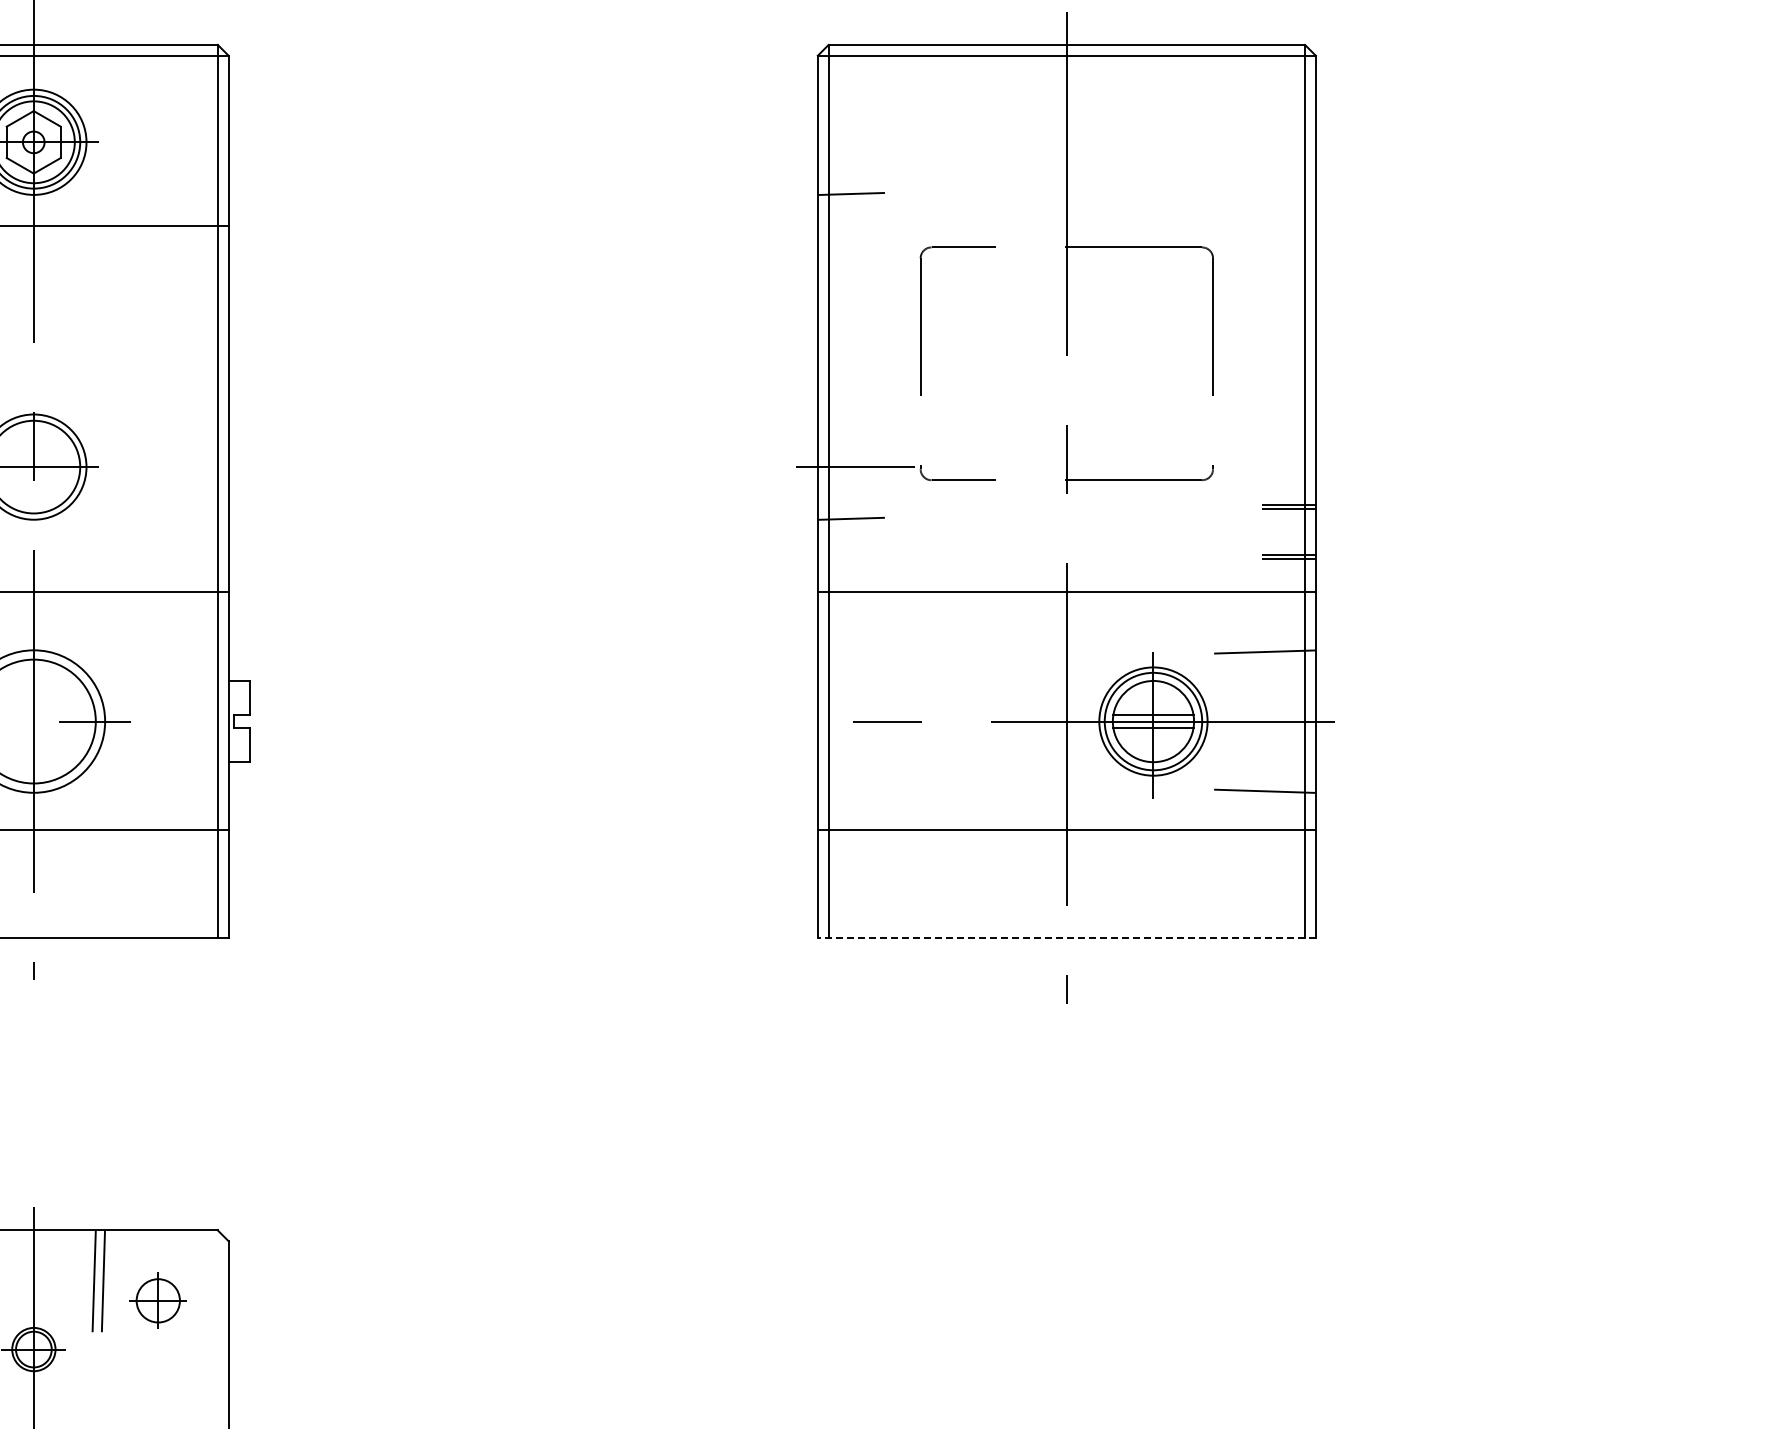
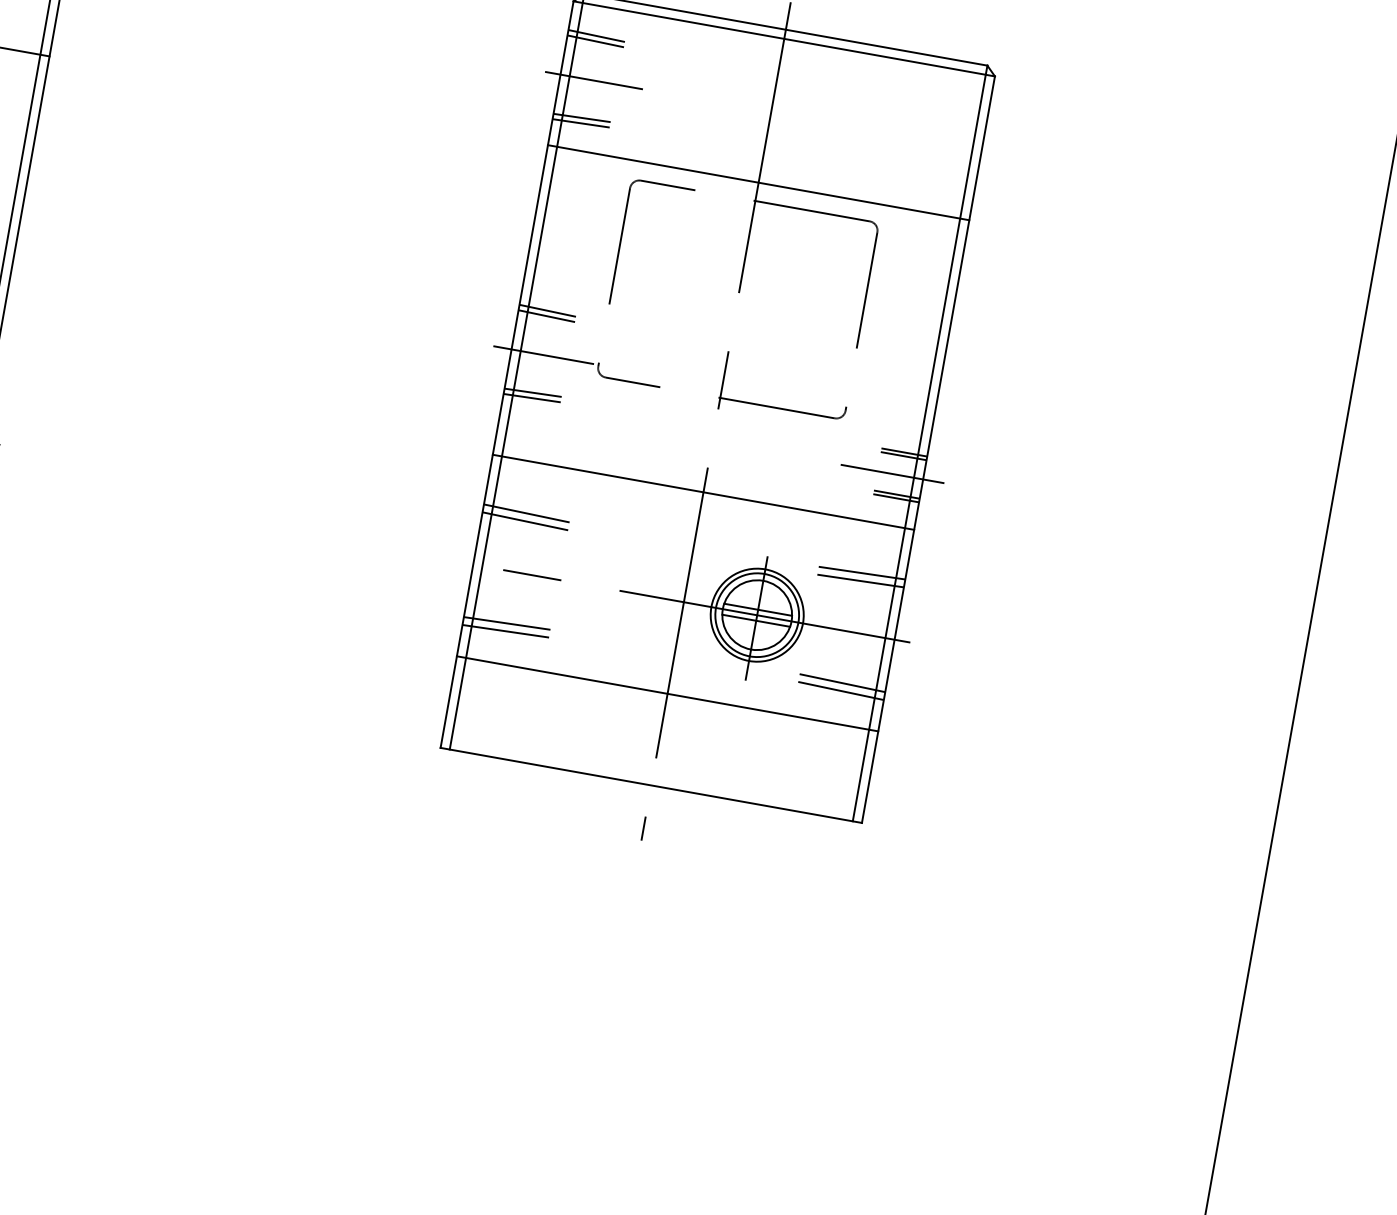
line: (850, 90) -> (596, 35), added
line: (850, 97) -> (594, 41), added
line: (857, 142) -> (594, 80), added
line: (850, 187) -> (581, 117), added
line: (1066, 225) -> (758, 182), added
line: (850, 415) -> (547, 310), added
line: (850, 421) -> (546, 315), added
line: (850, 512) -> (532, 392), added
line: (1279, 532) -> (892, 474), added
line: (868, 651) -> (526, 512), added
line: (868, 660) -> (525, 520), added
line: (1264, 660) -> (860, 580), added
line: (868, 781) -> (507, 622), added
line: (1264, 781) -> (842, 682), added
line: (868, 790) -> (505, 630), added
line: (1066, 938) -> (650, 785), dashed -> solid

